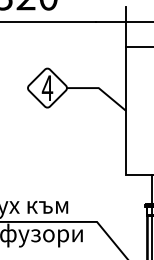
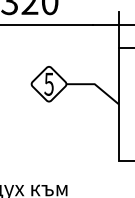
text: (47, 88) -> (49, 84), 4 -> 5

